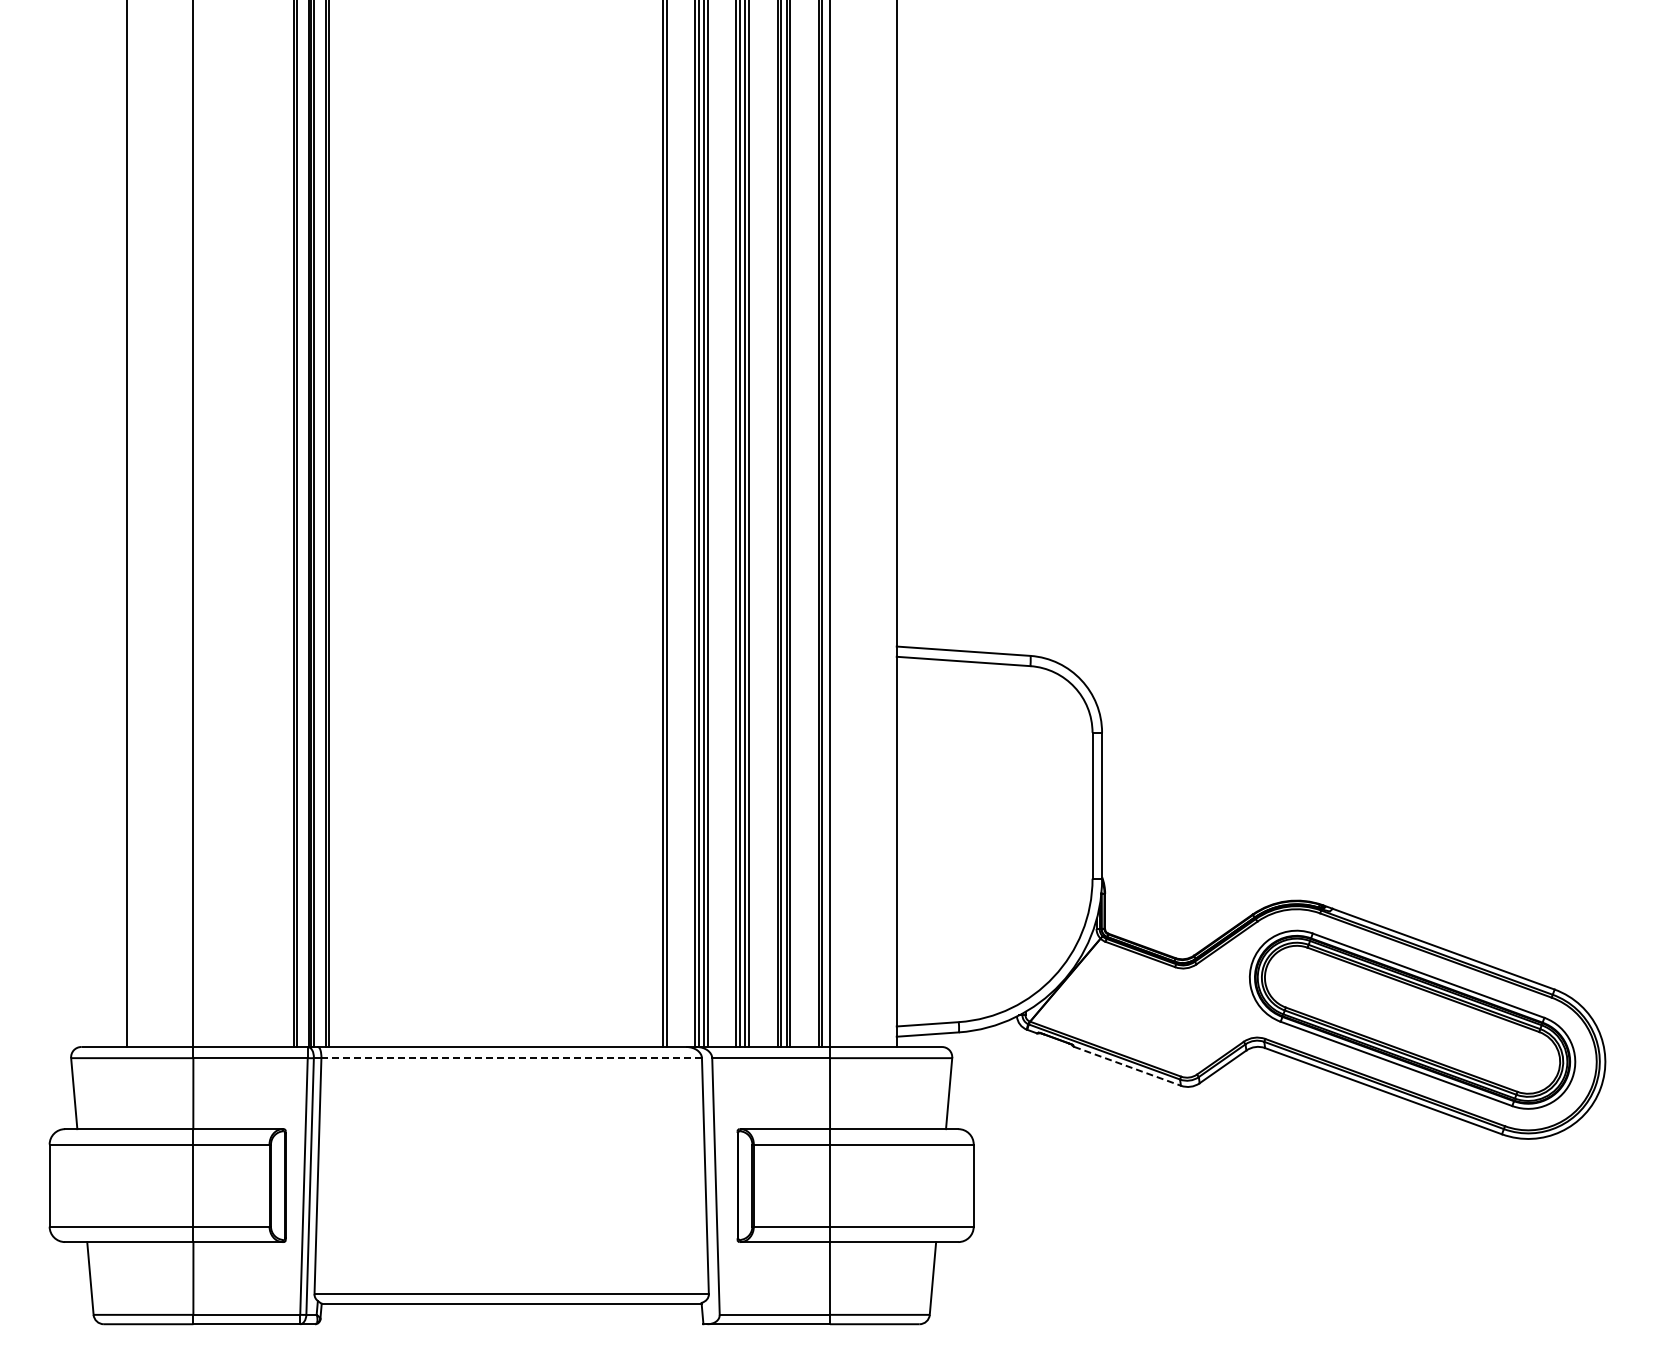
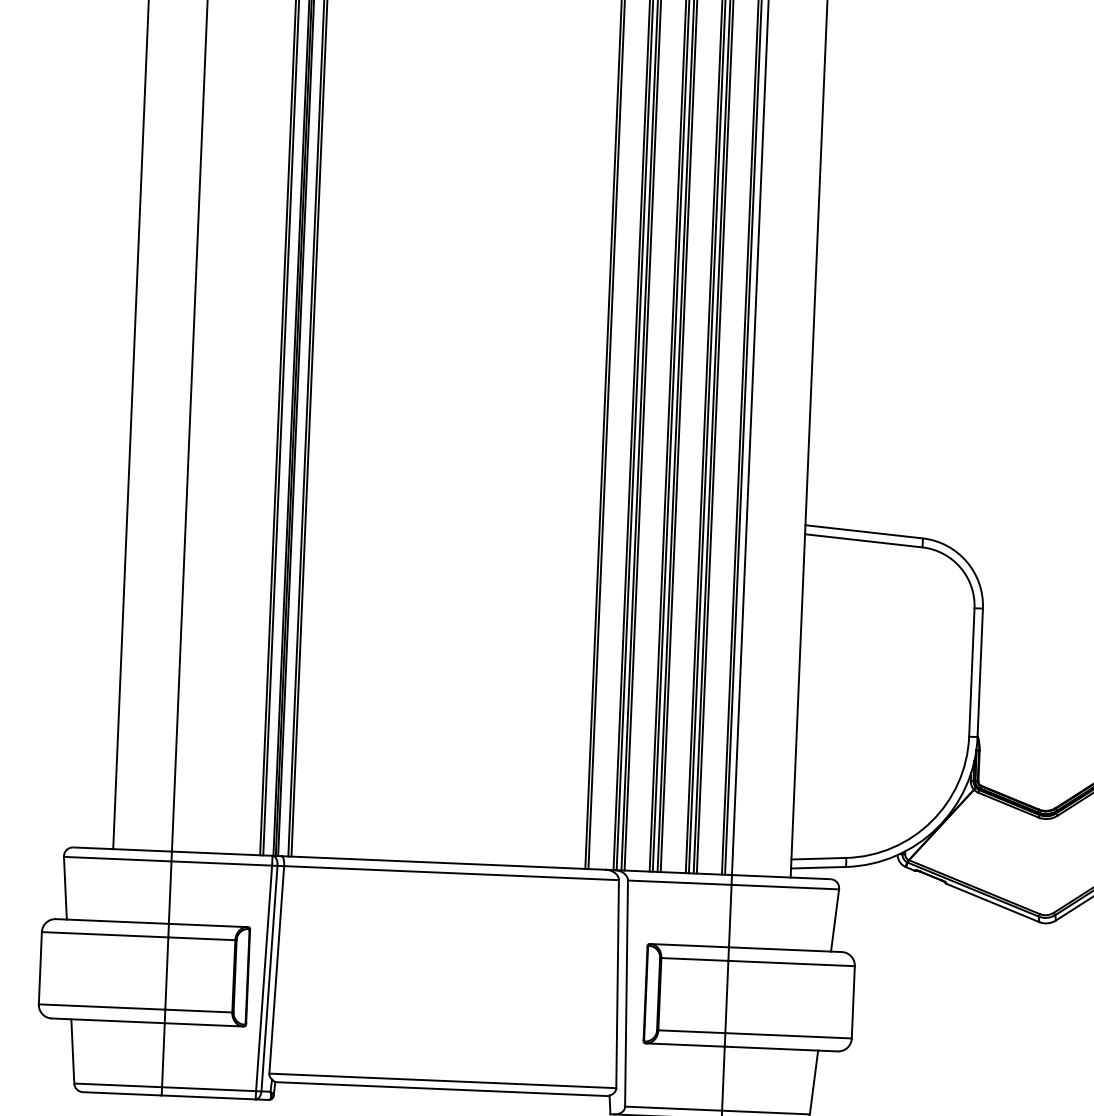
line: (512, 1058) -> (452, 873), dashed -> solid
line: (1127, 1066) -> (992, 903), dashed -> solid

